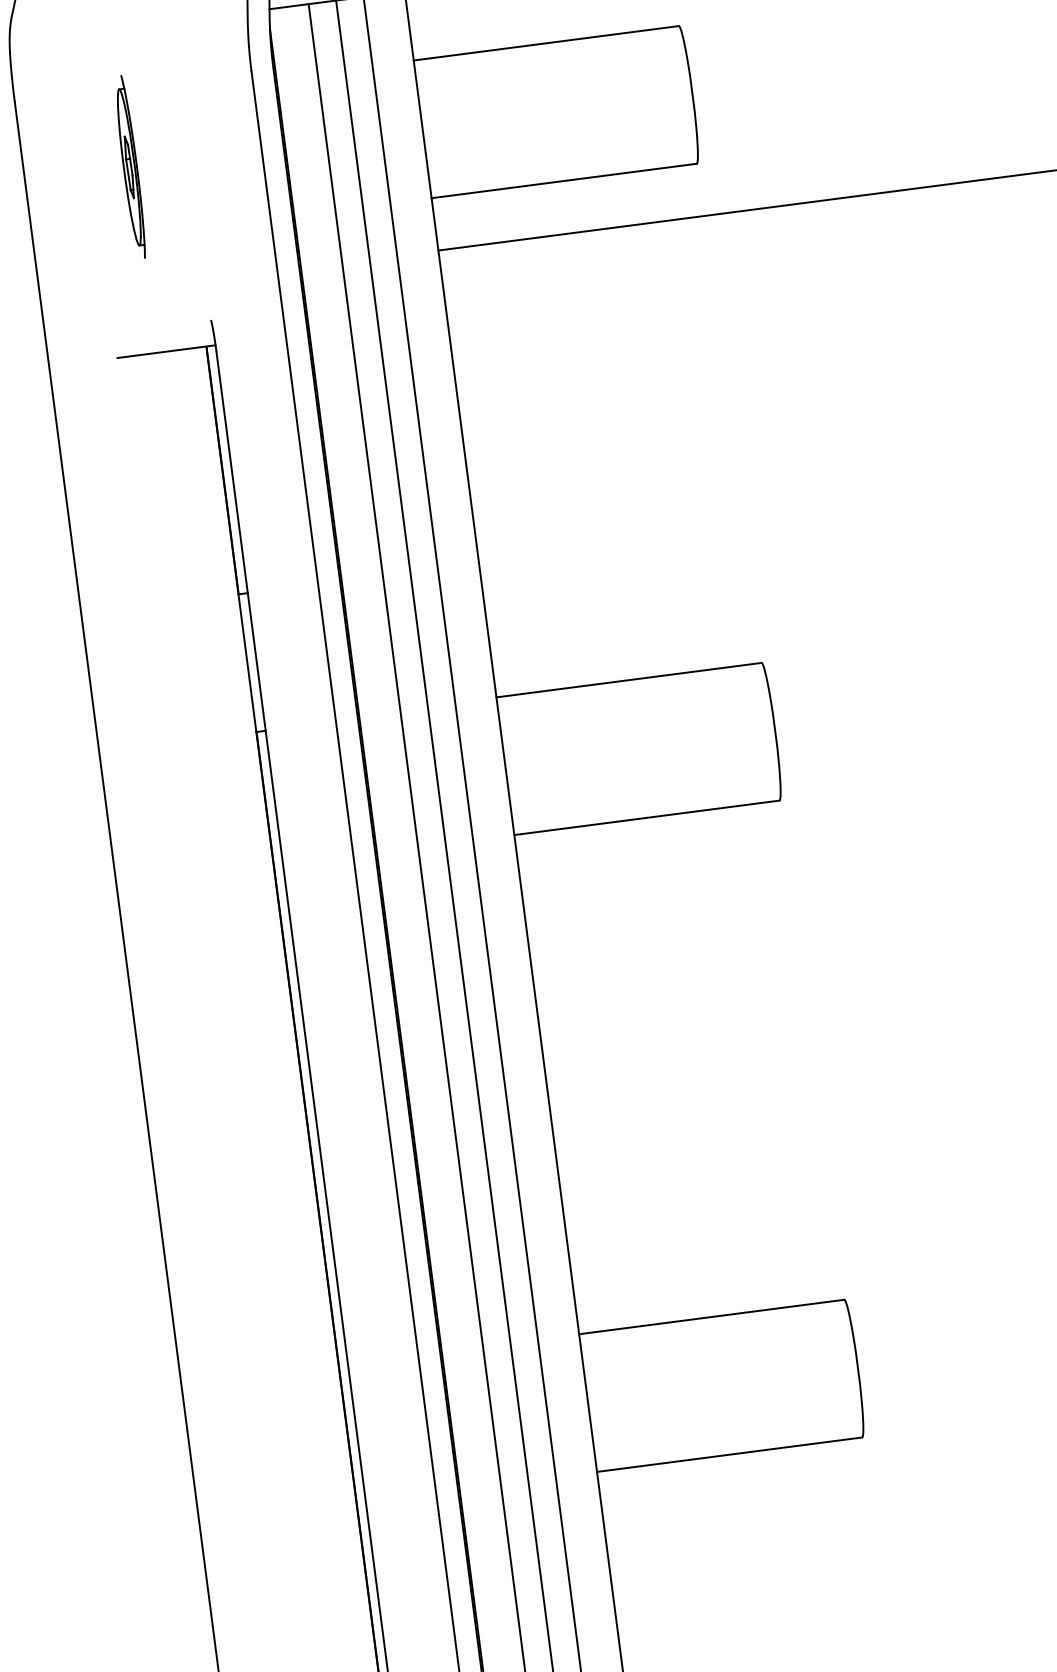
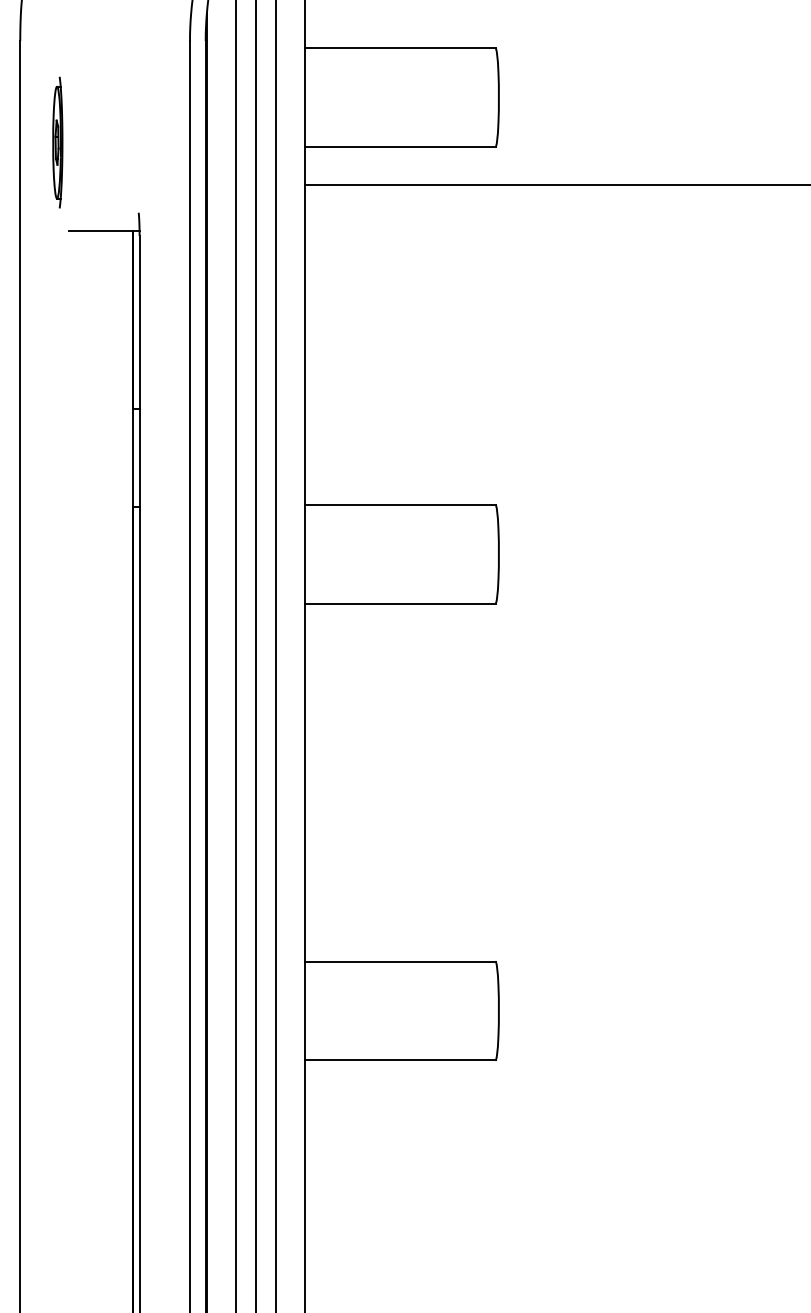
part: (129, 167) -> (57, 142), moved

